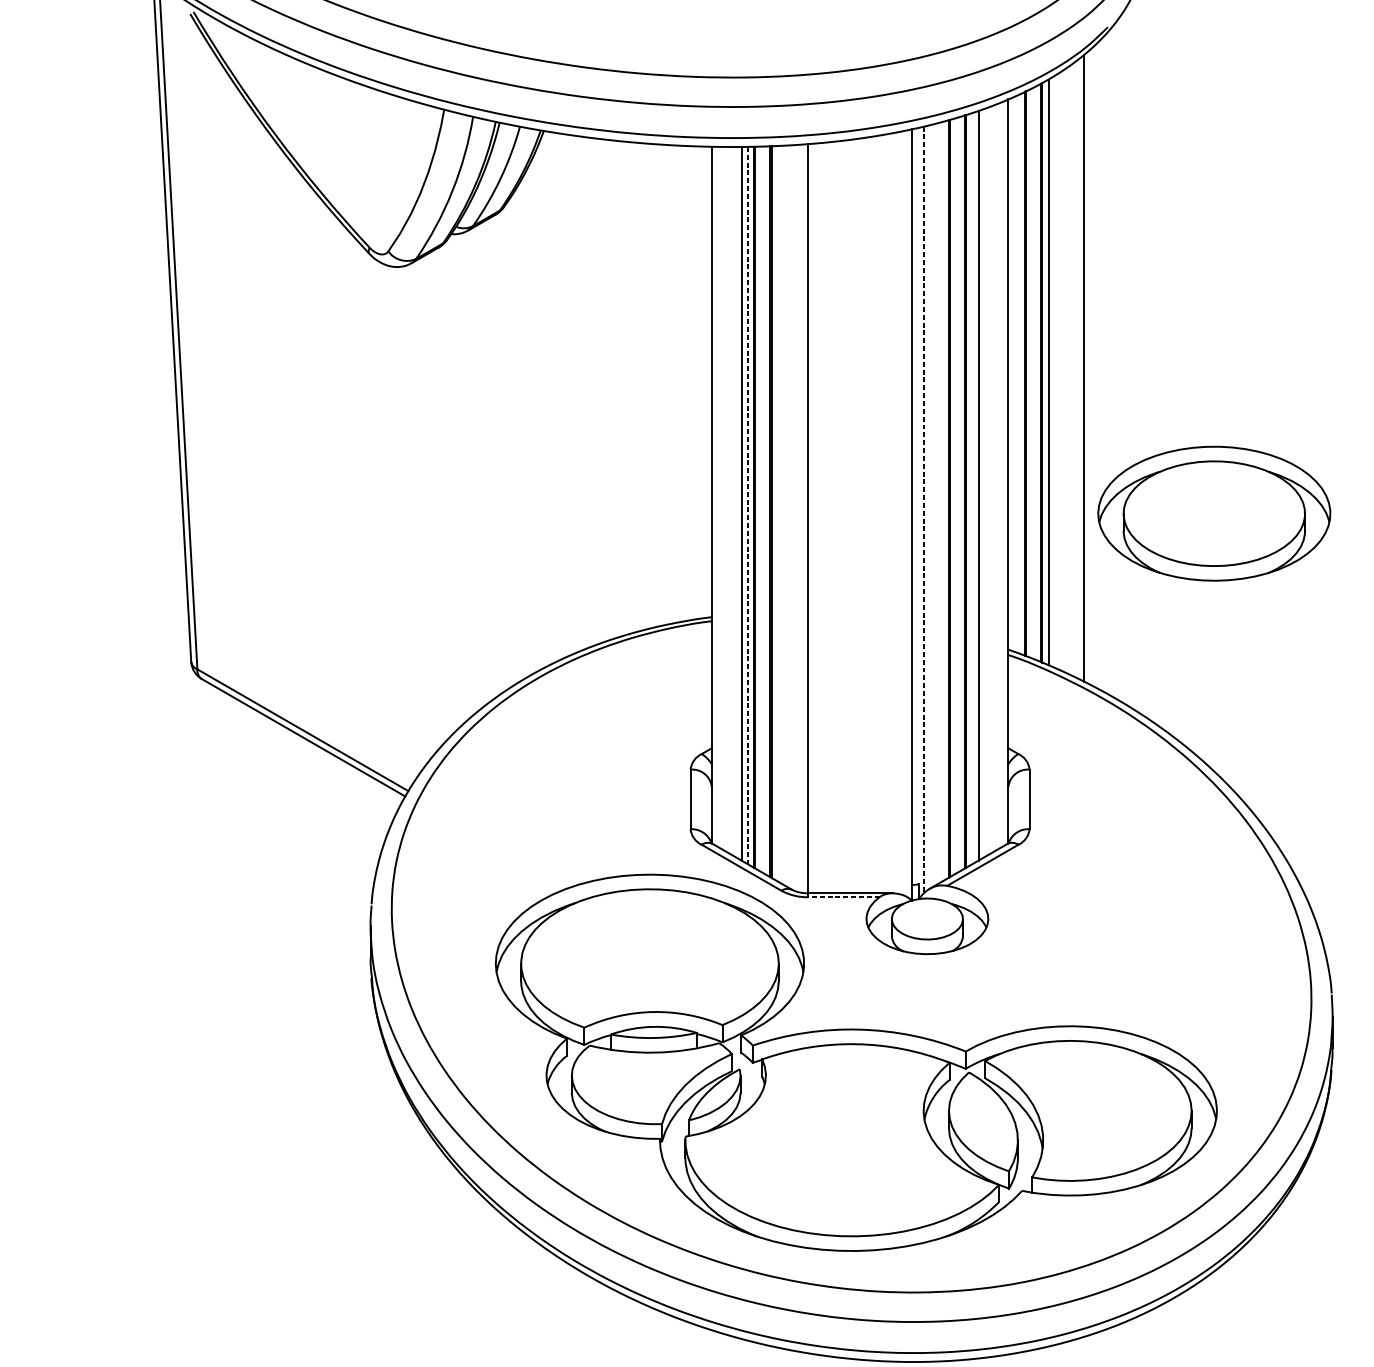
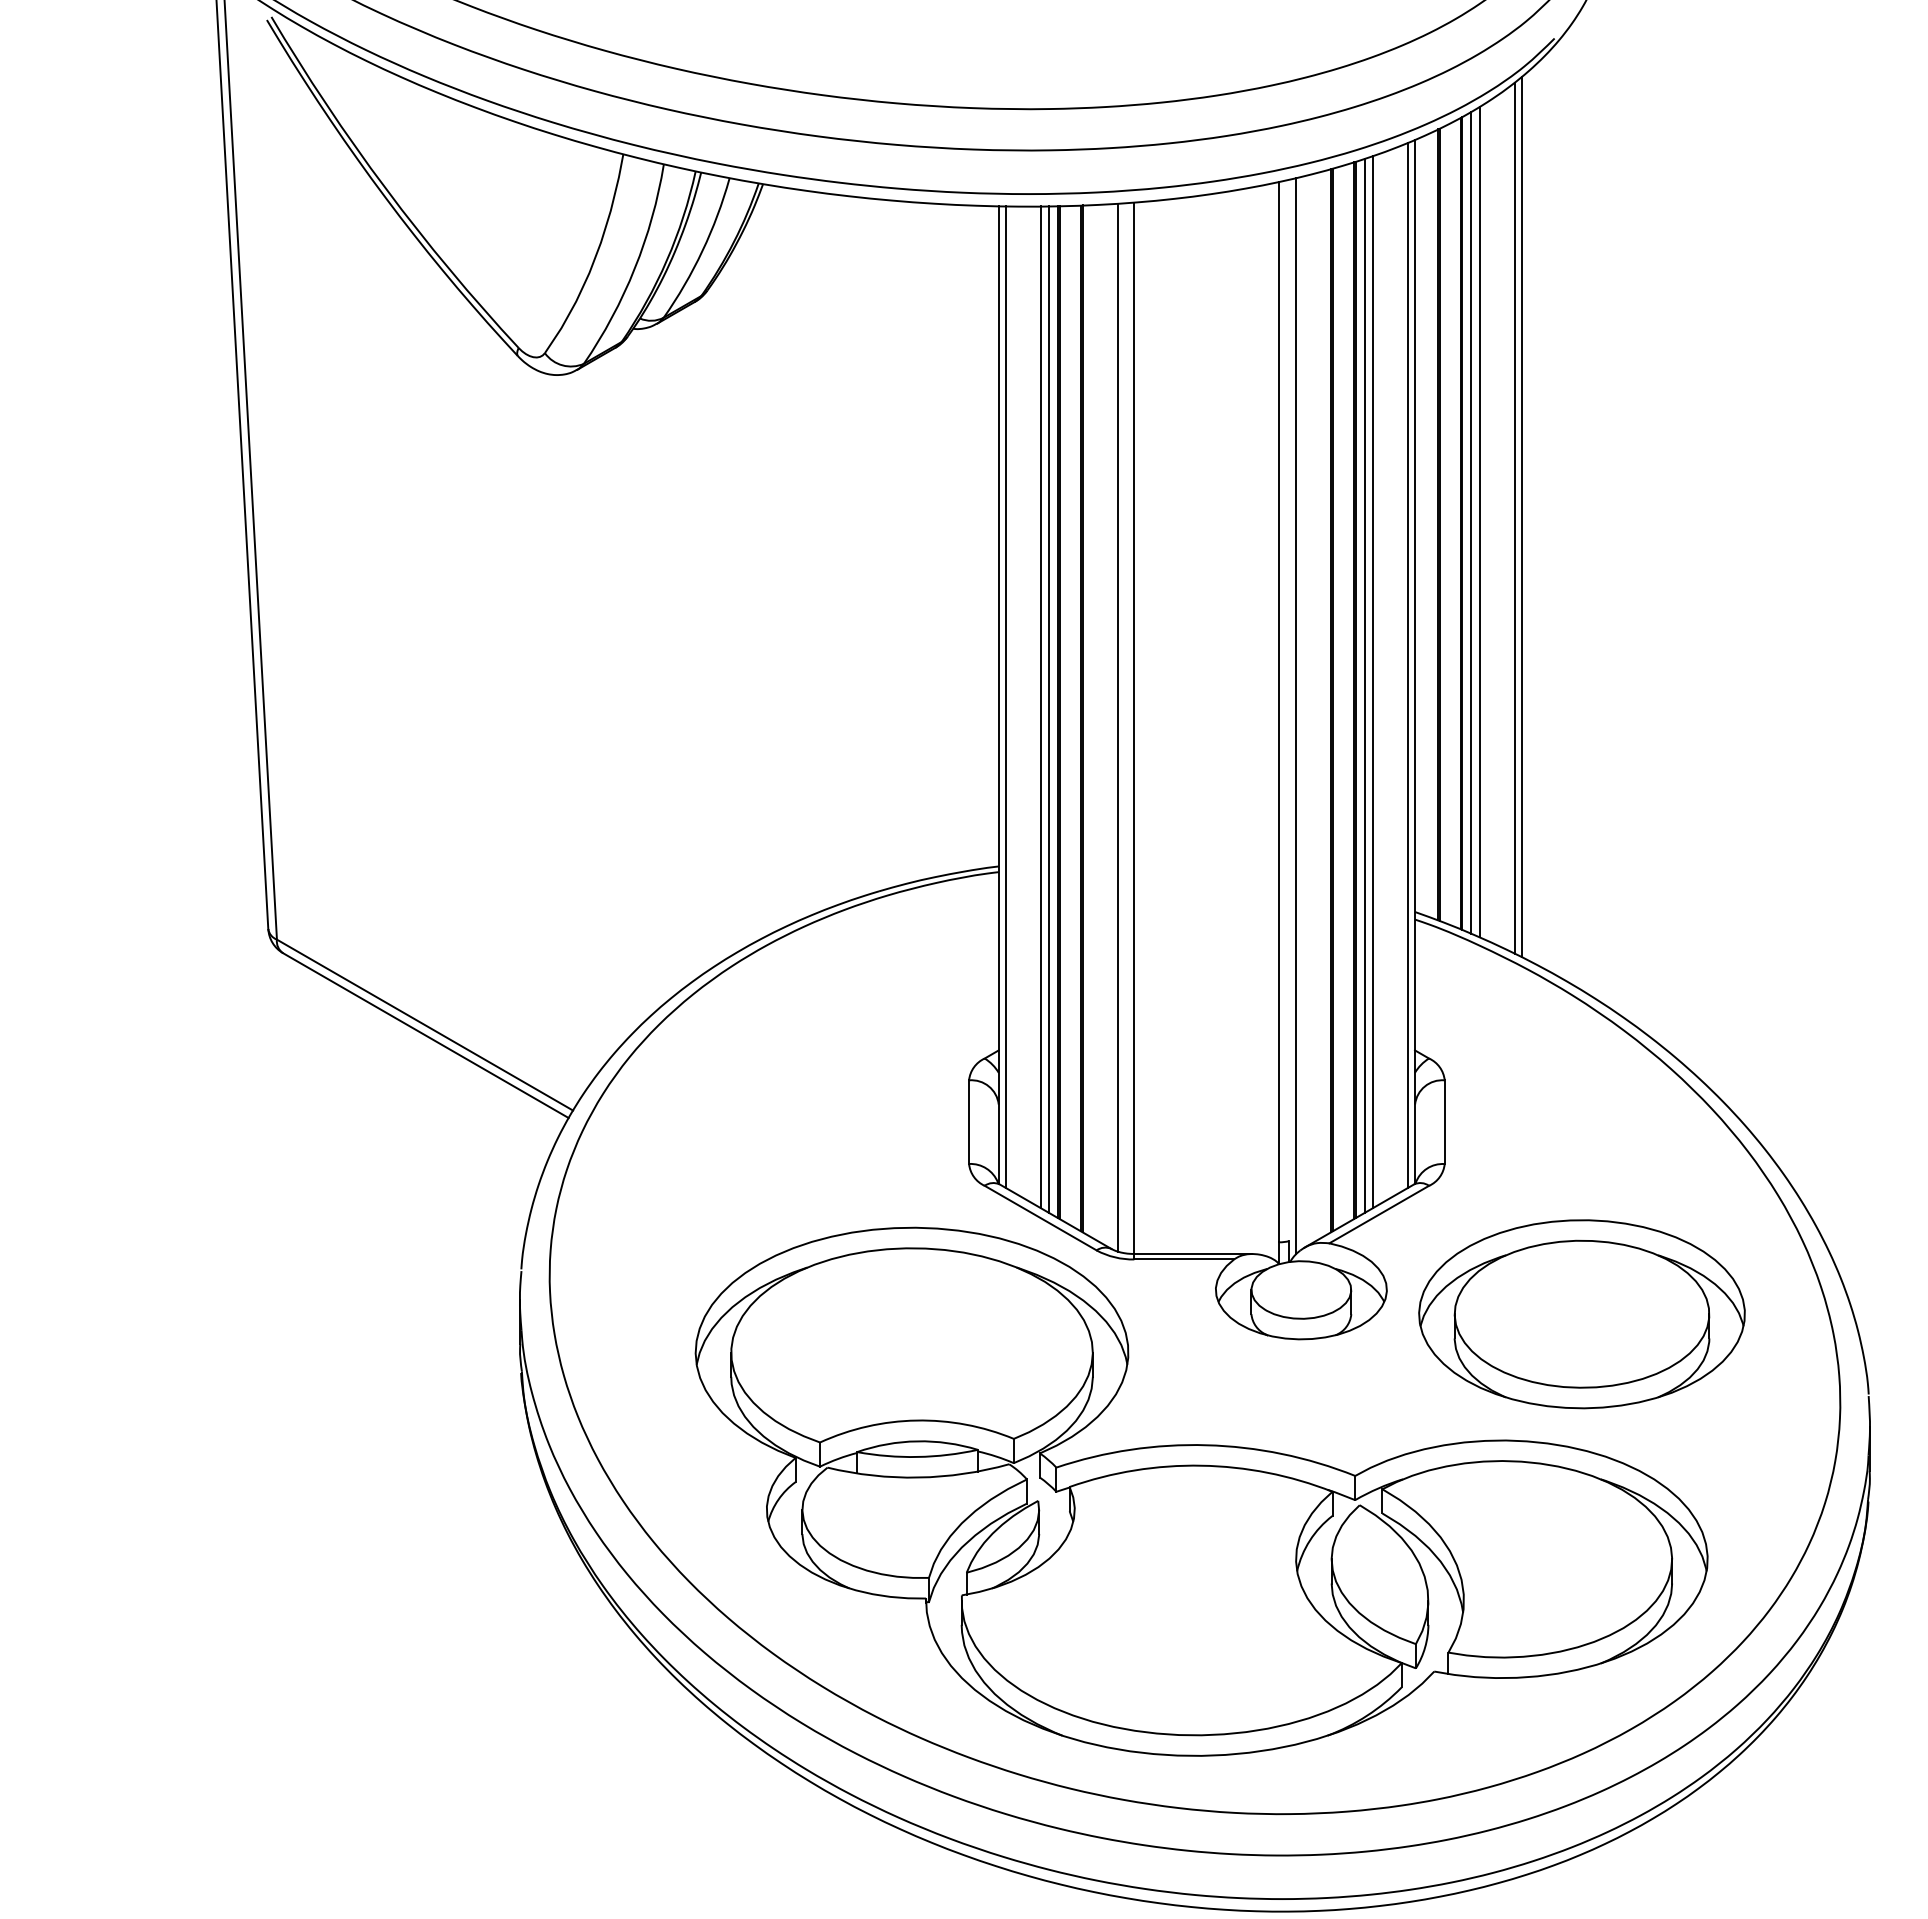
line: (1079, 368) -> (1514, 517), added
line: (1054, 371) -> (1479, 521), added
line: (1003, 473) -> (1408, 664), added
line: (972, 488) -> (1364, 685), added
line: (716, 496) -> (1005, 696), added
line: (747, 506) -> (1049, 710), dashed -> solid
line: (923, 510) -> (1296, 716), dashed -> solid
part: (1213, 513) -> (1581, 1314), moved
line: (796, 518) -> (1117, 727), added
line: (844, 897) -> (1184, 1259), dashed -> solid

